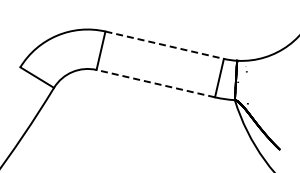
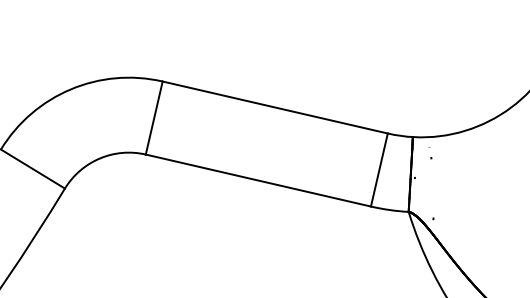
line: (164, 45) -> (274, 108), dashed -> solid
line: (155, 83) -> (257, 180), dashed -> solid

